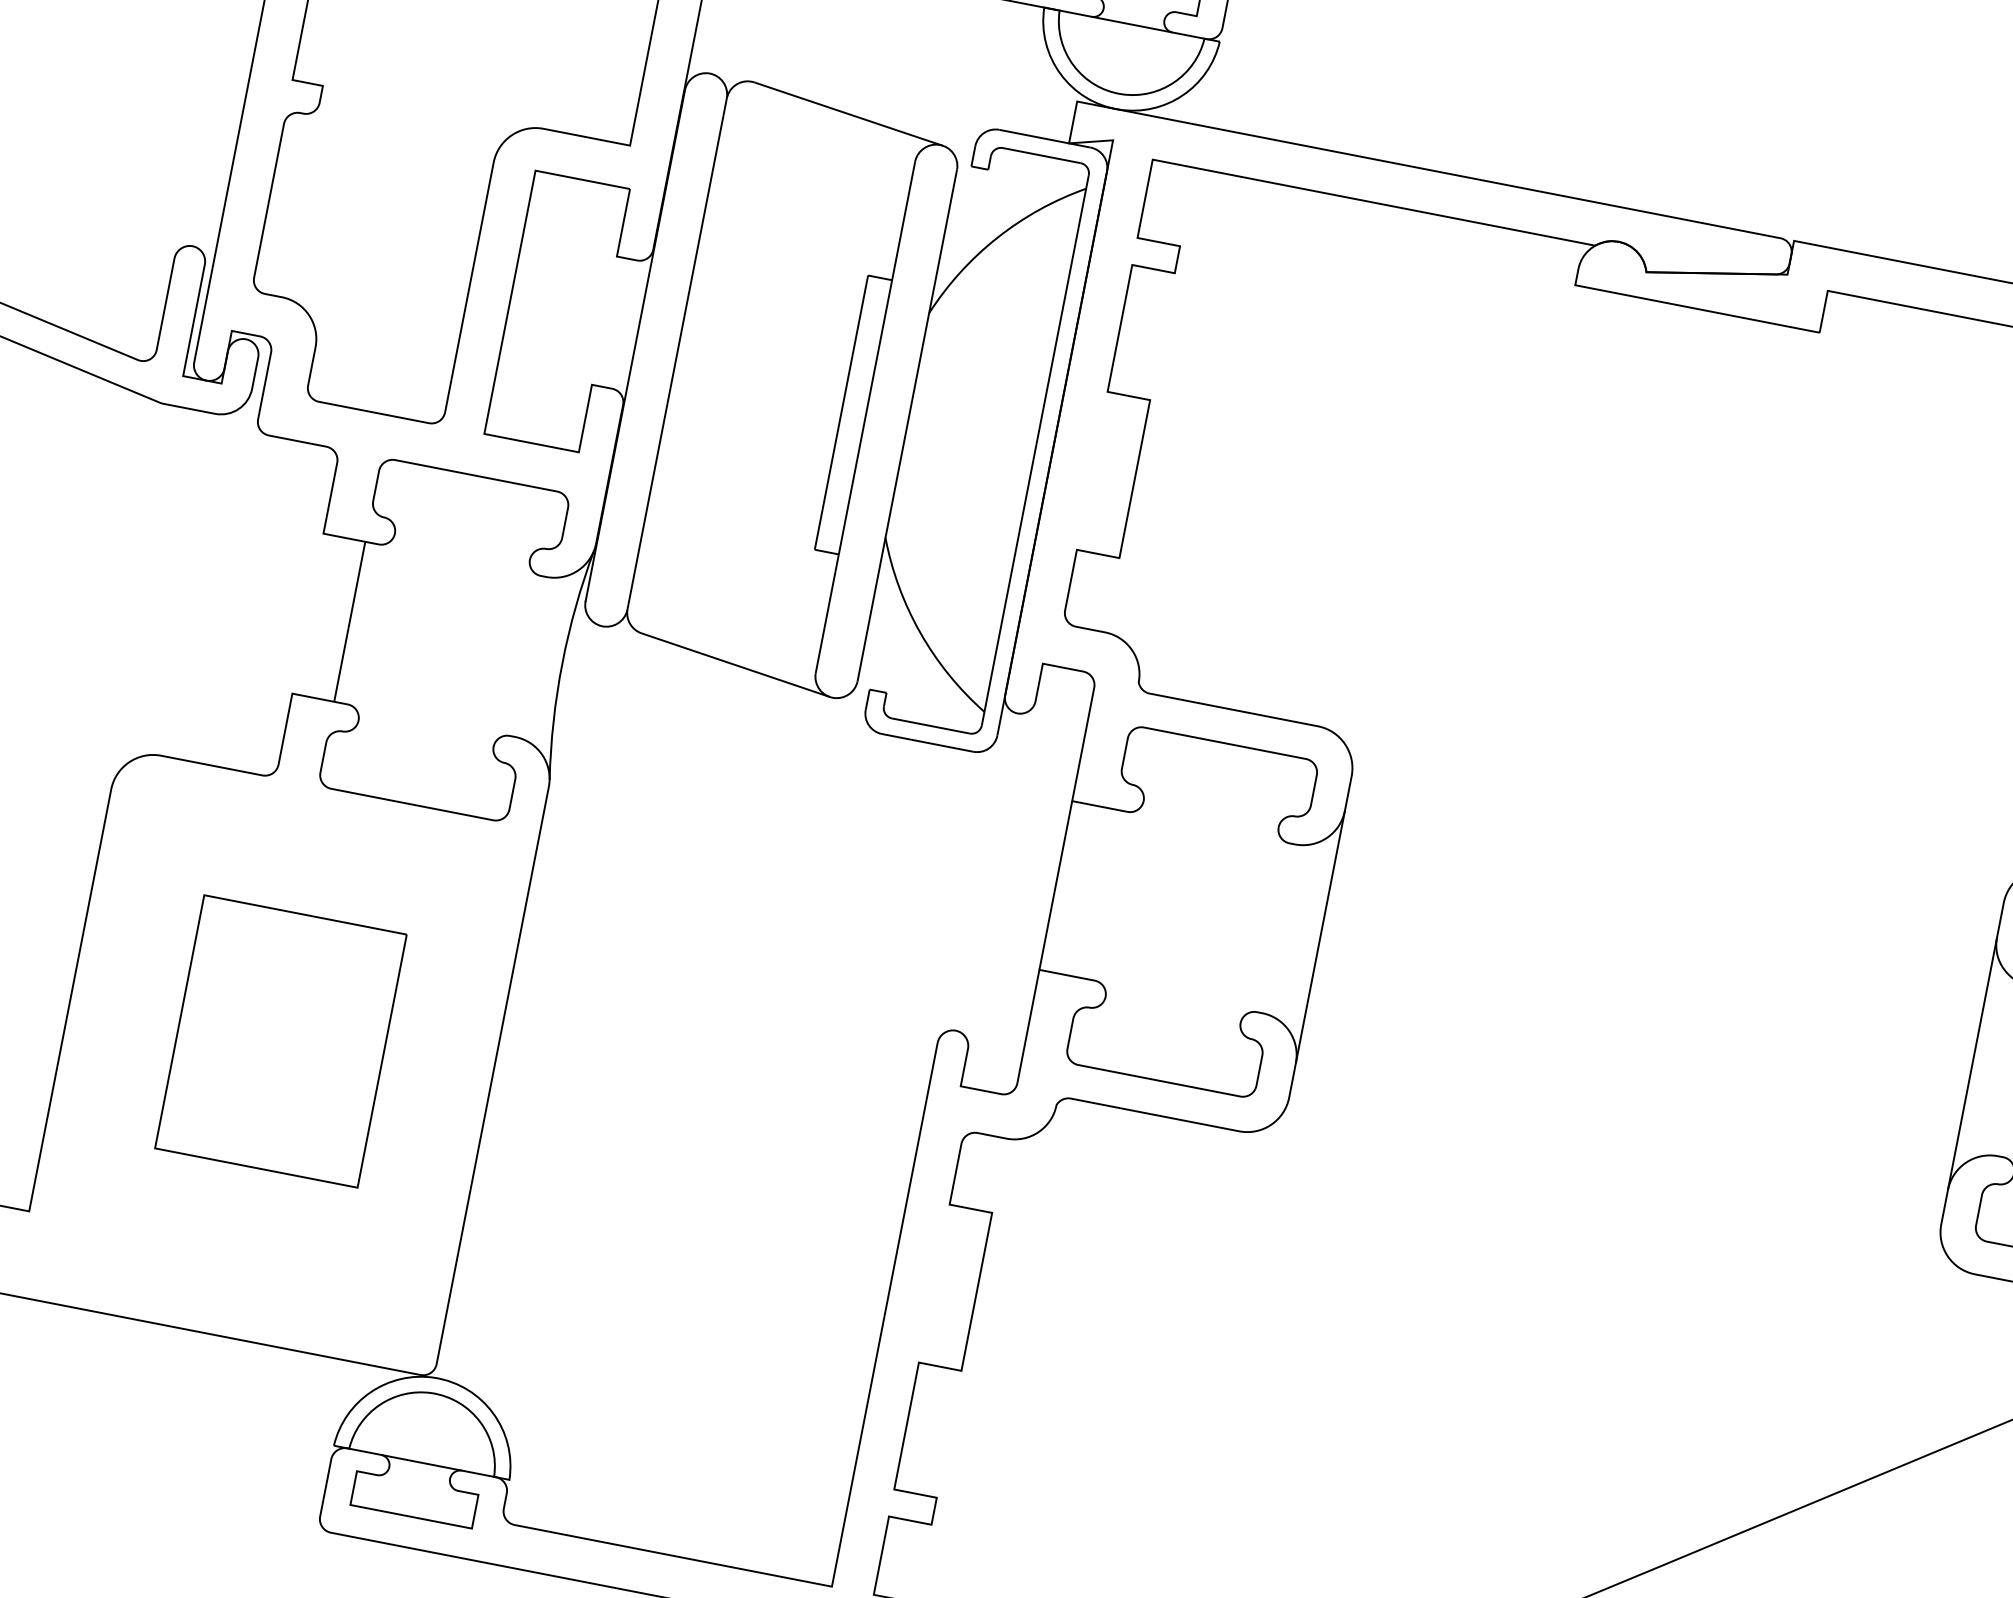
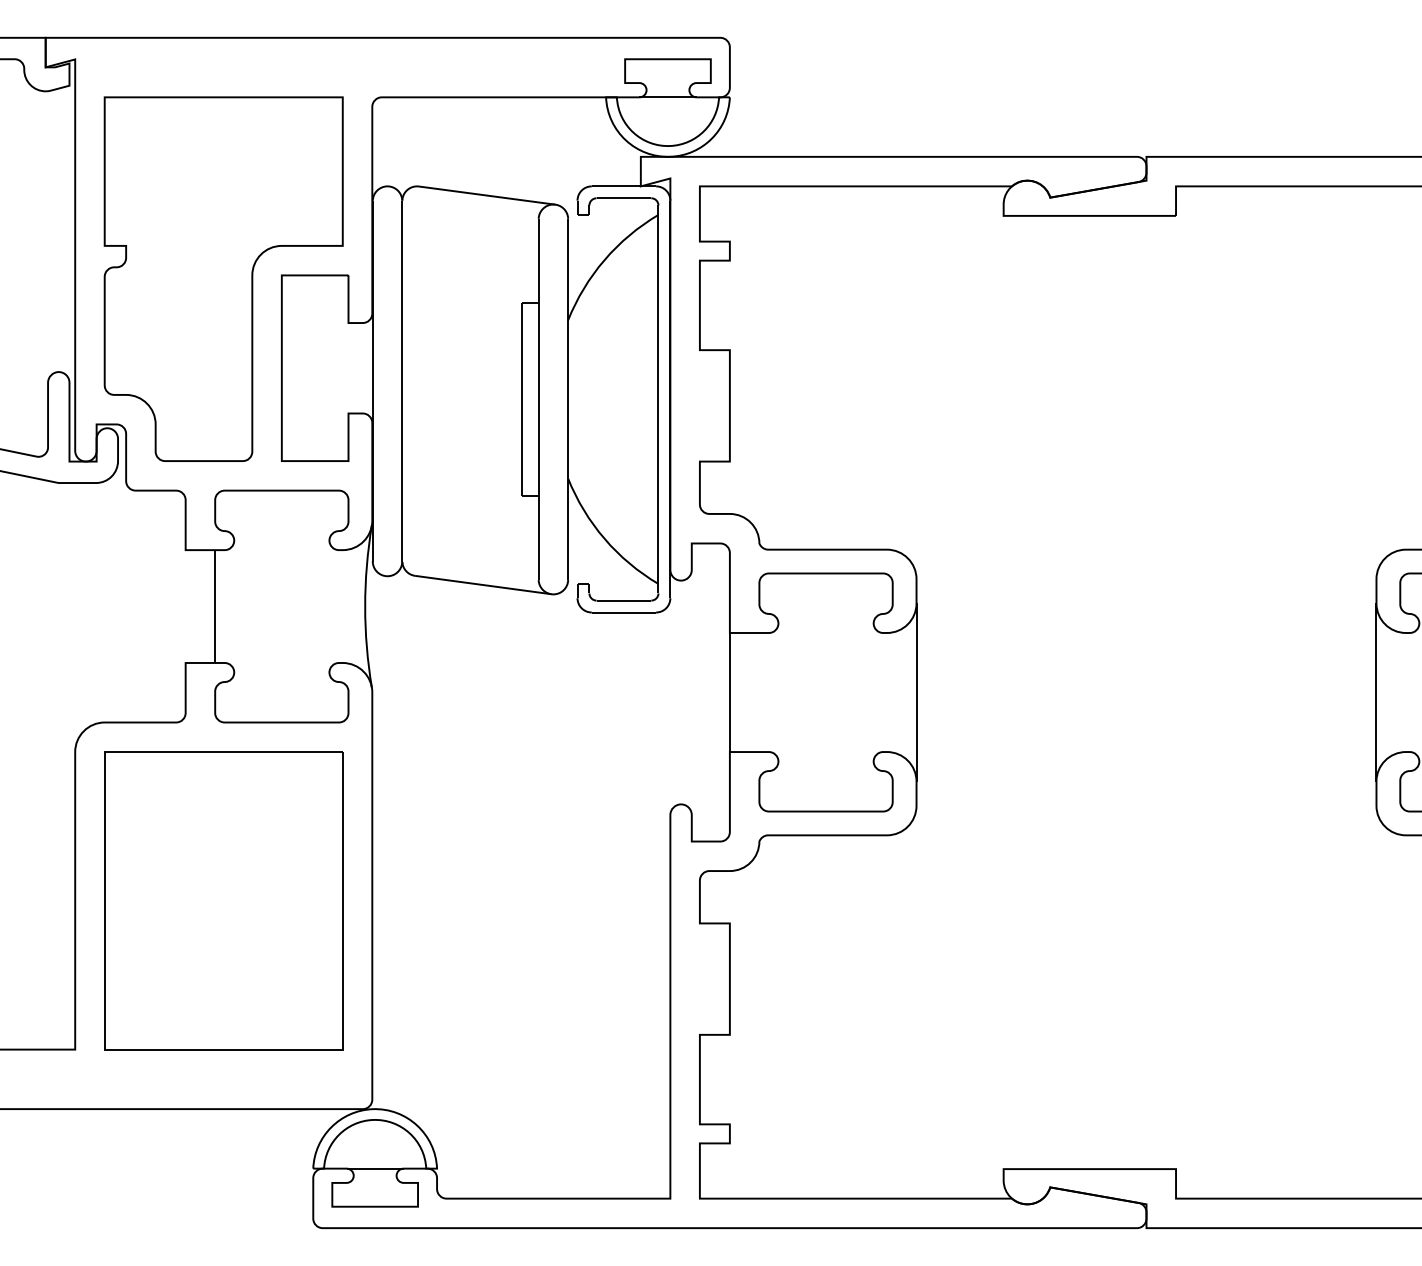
part: (280, 1040) -> (223, 900), size x1.67

